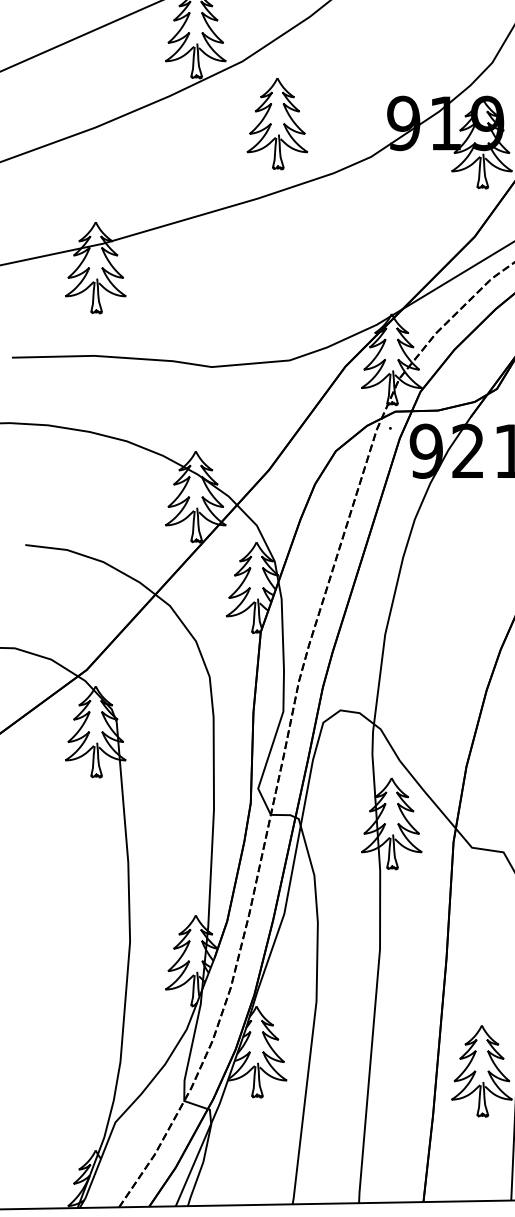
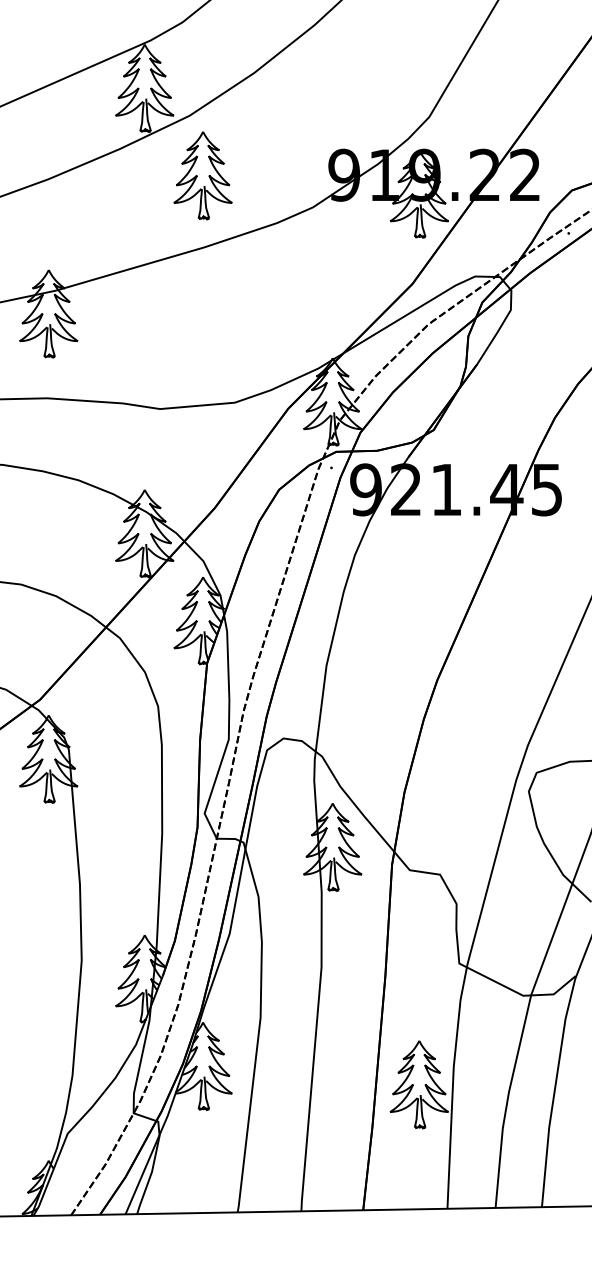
part: (276, 123) -> (202, 175), moved

